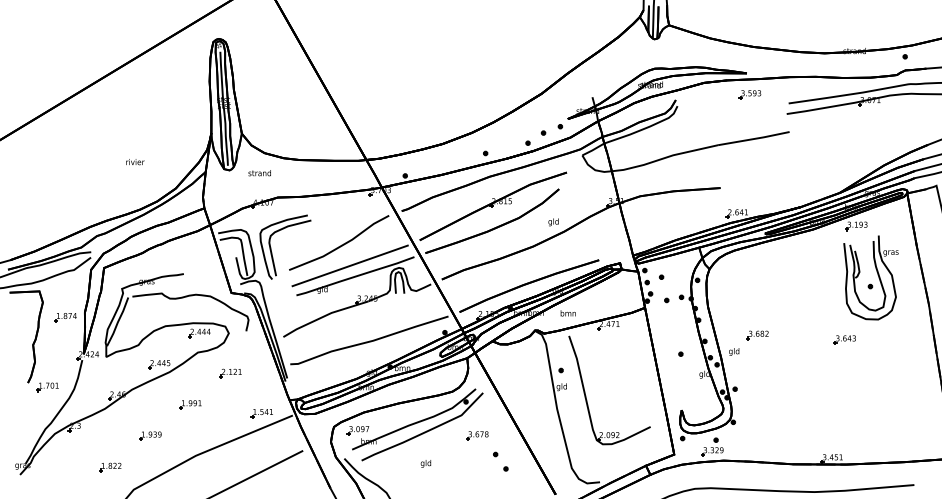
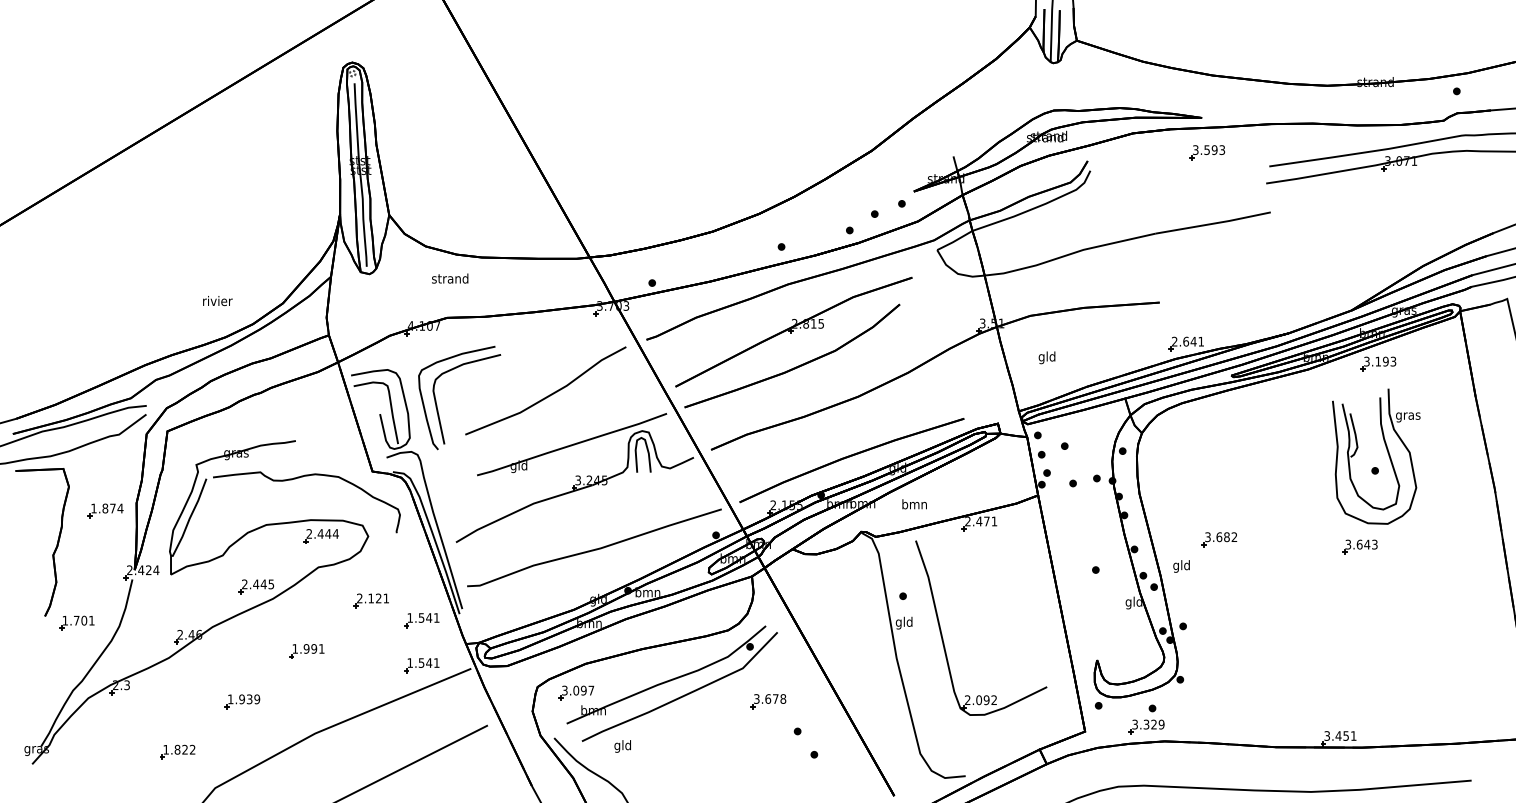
text: (135, 162) -> (218, 301), moved
text: (259, 173) -> (449, 279), moved
text: (553, 222) -> (1046, 358), moved
line: (349, 265) -> (562, 427), removed
part: (870, 277) -> (1375, 456), moved
part: (261, 385) -> (420, 620), added
text: (425, 463) -> (621, 745), moved

